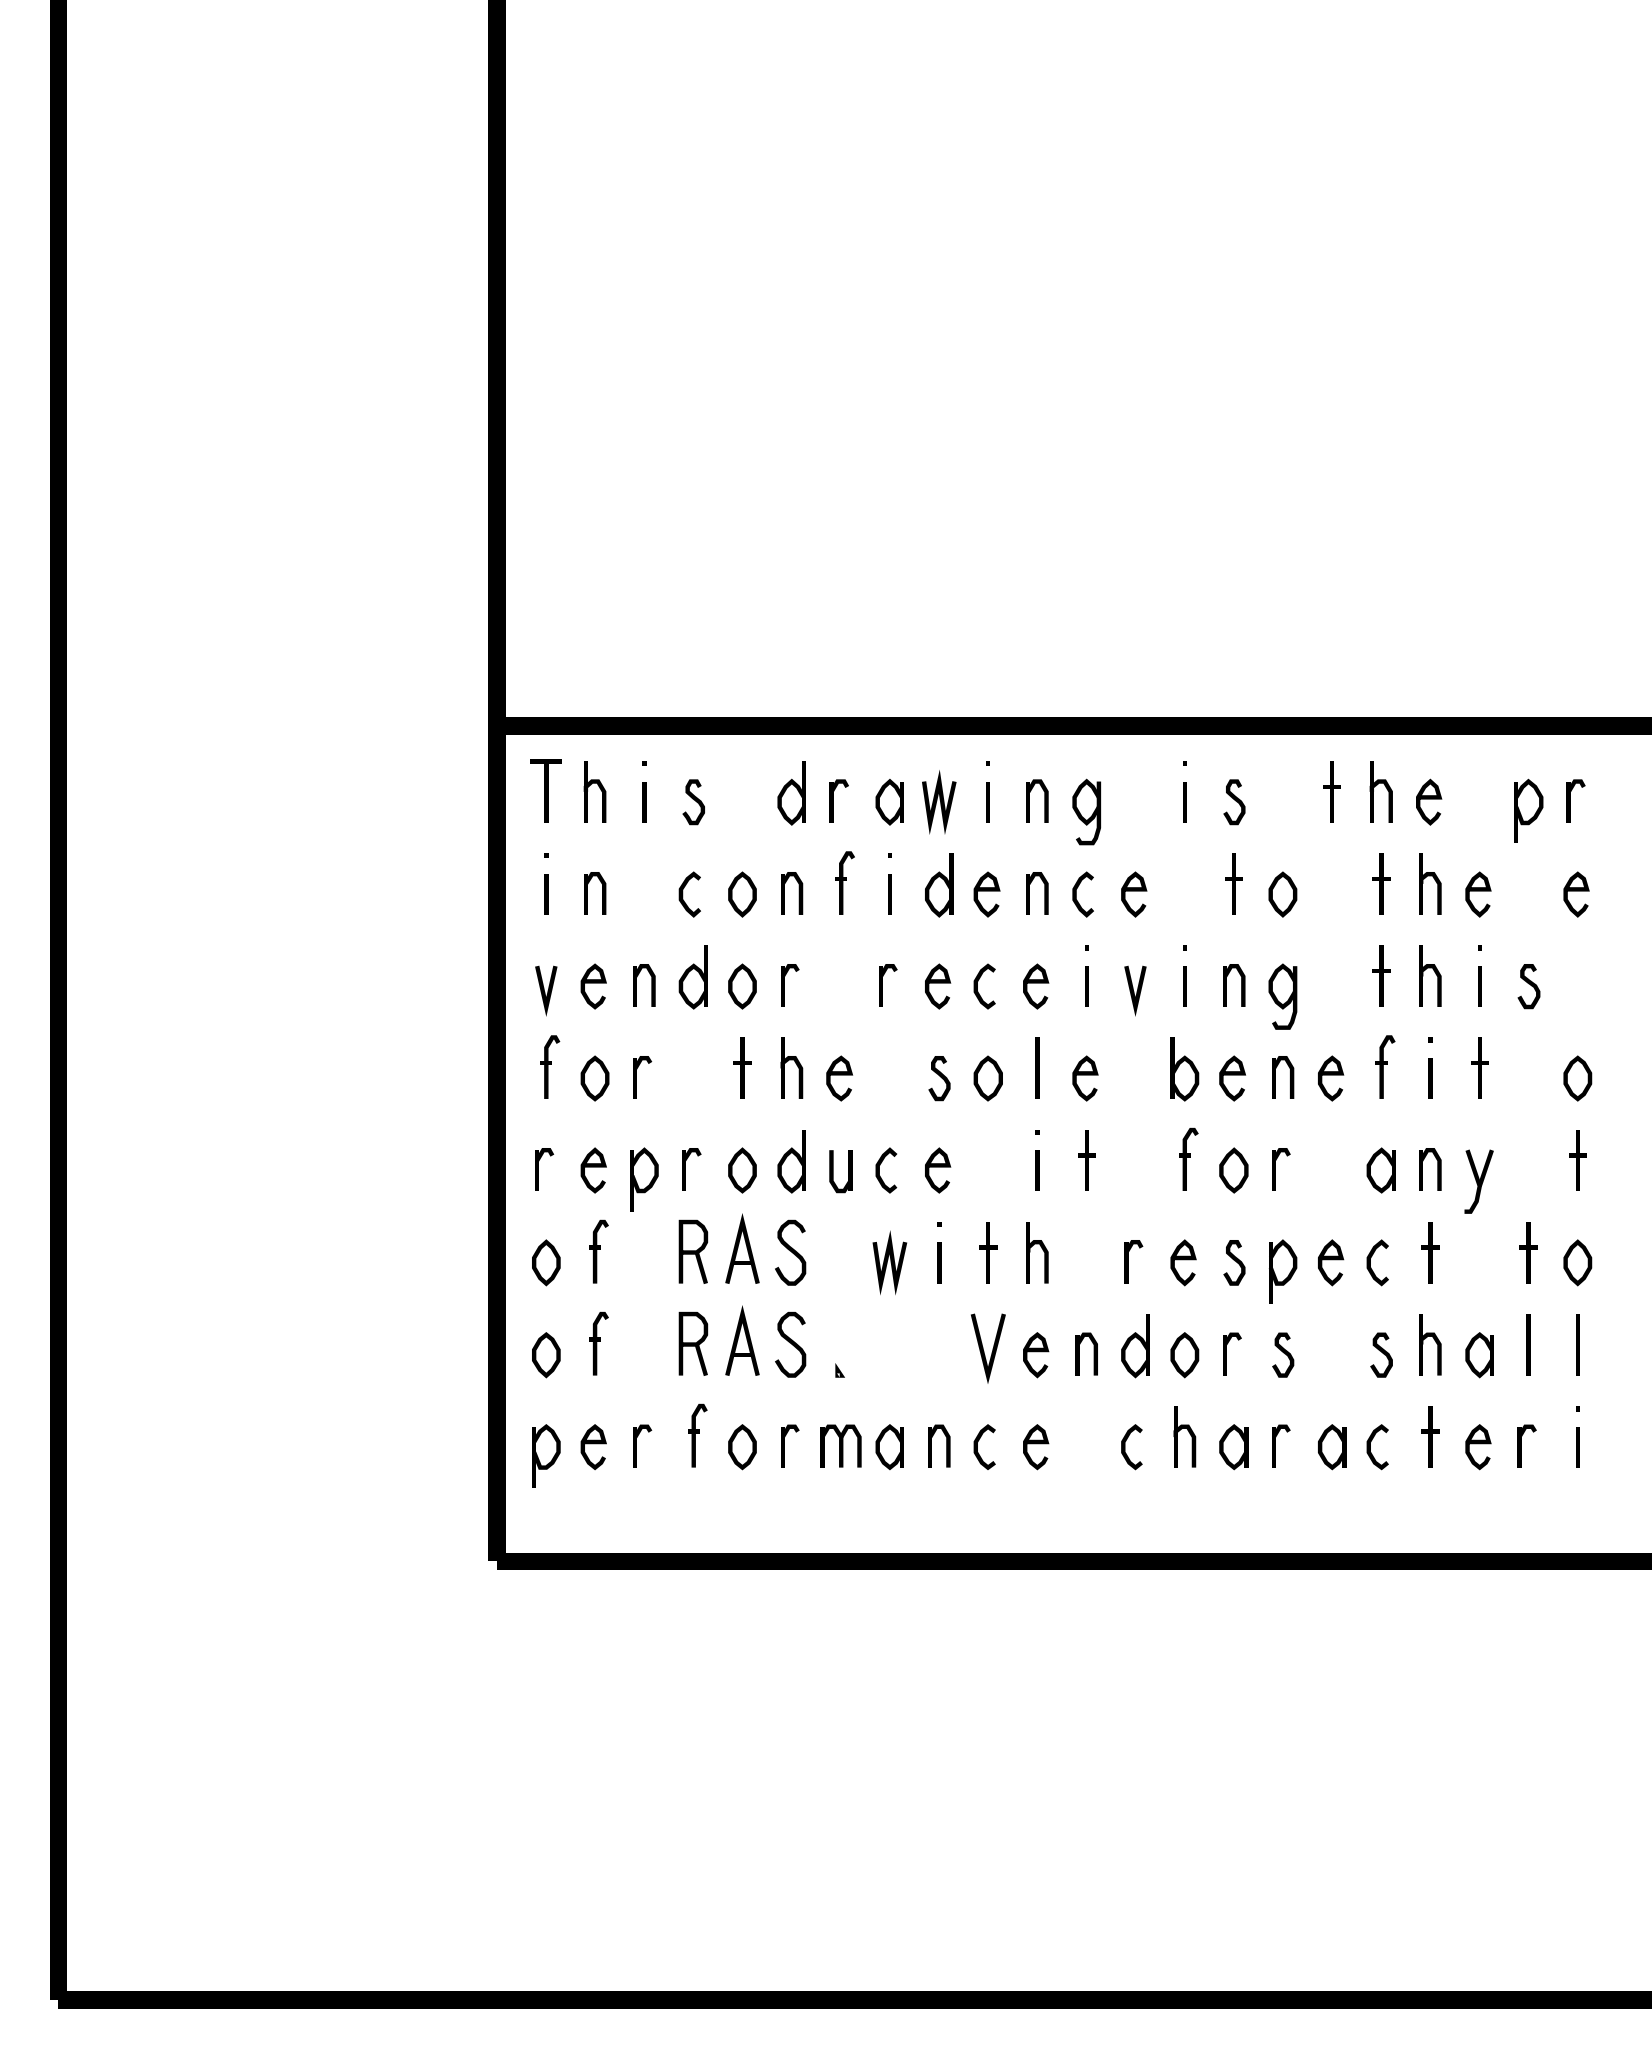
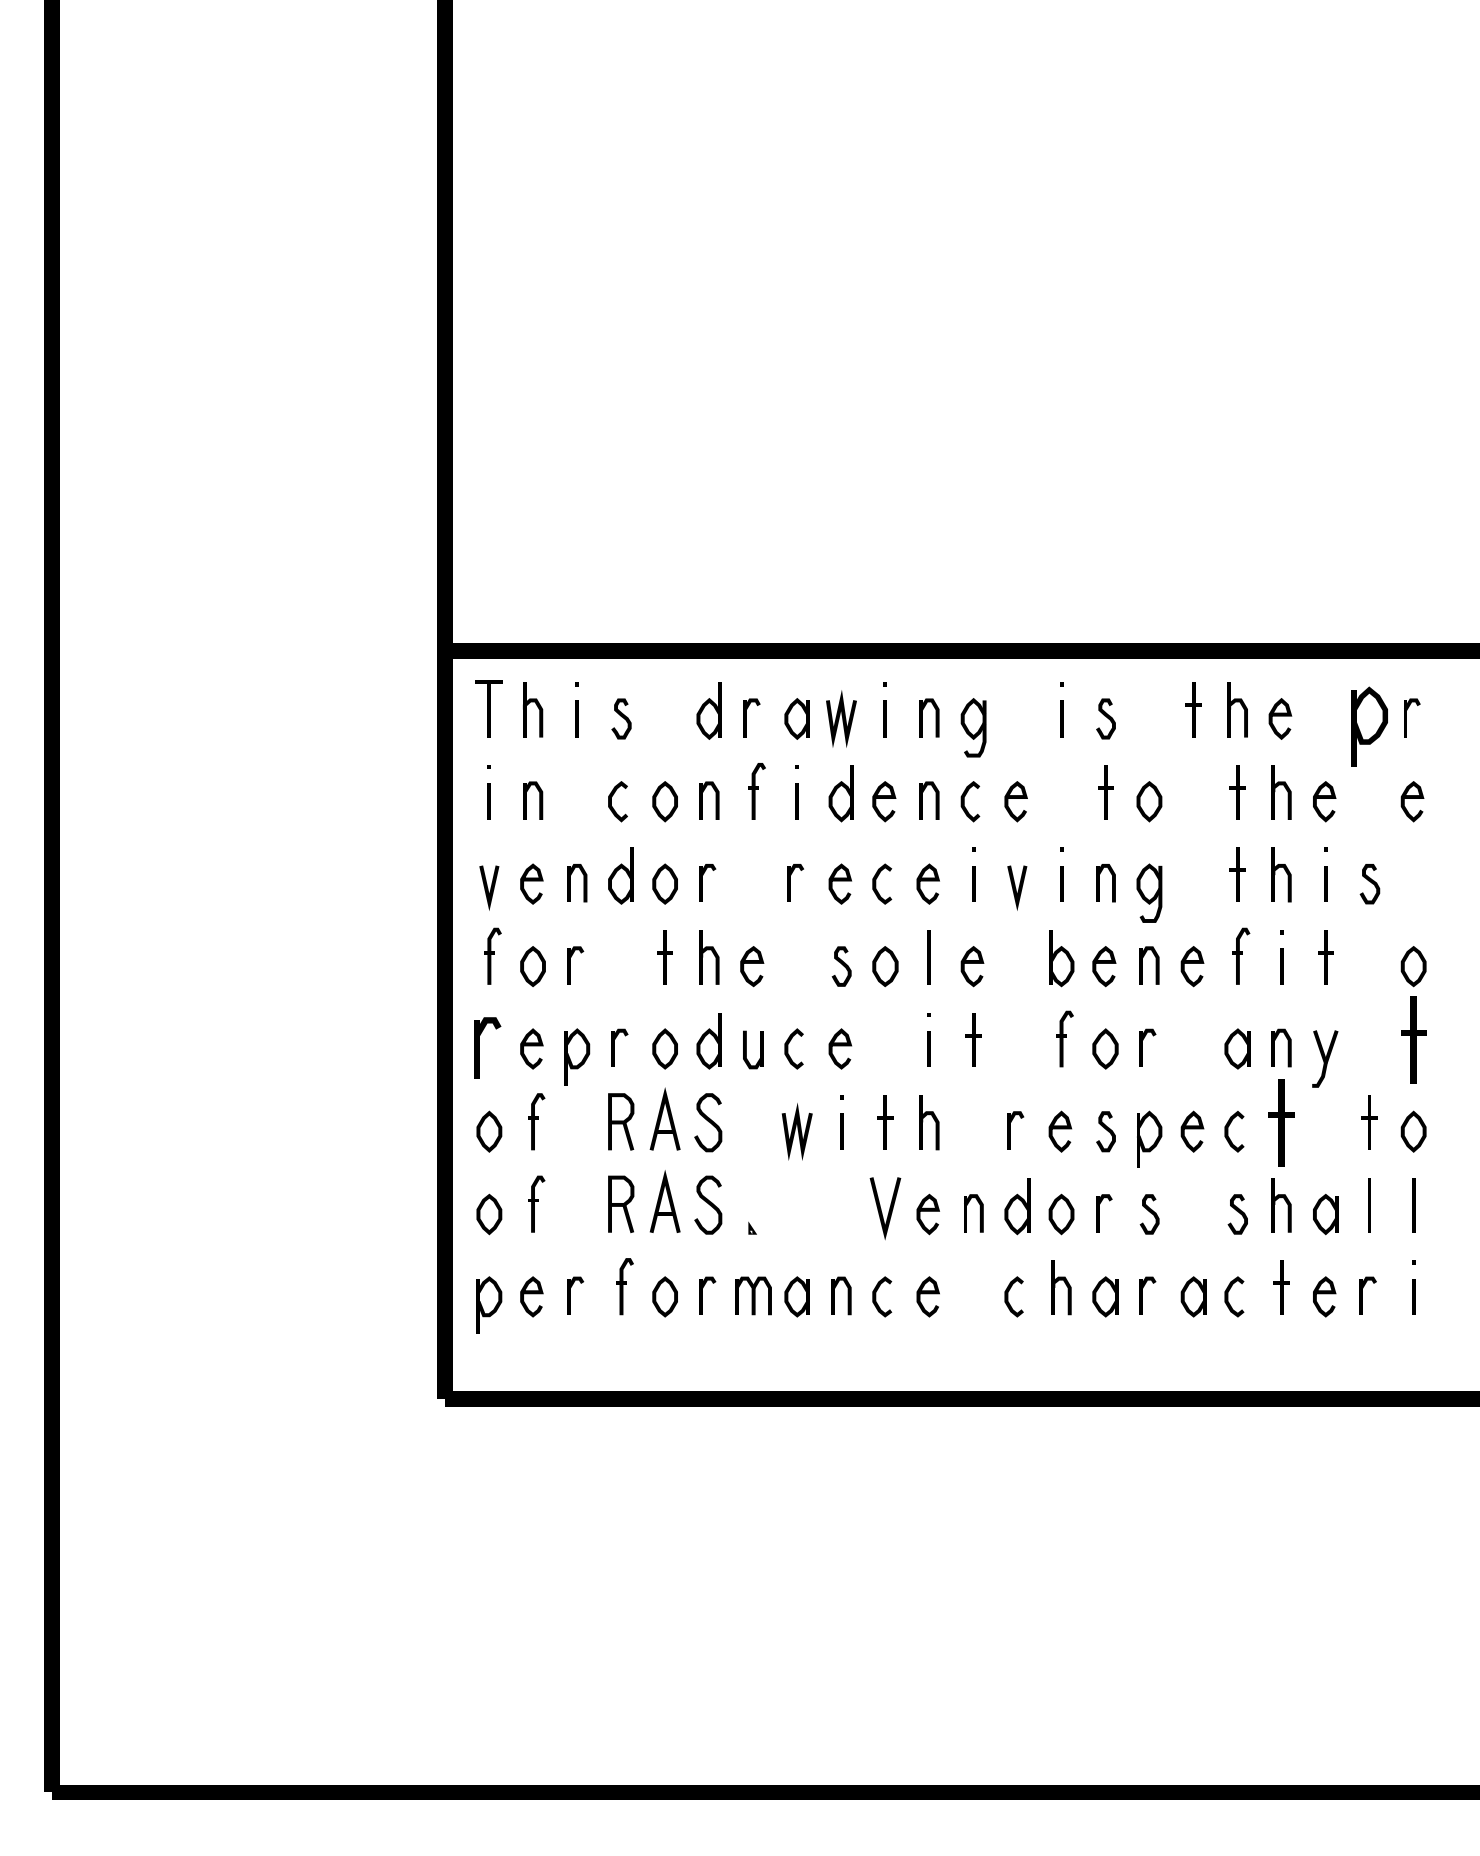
part: (1528, 810) -> (1369, 726), size x1.4
part: (1577, 1160) -> (1413, 1040), size x1.6
part: (544, 1169) -> (487, 1048), size x1.6
part: (1430, 1252) -> (1281, 1122), size x1.6

